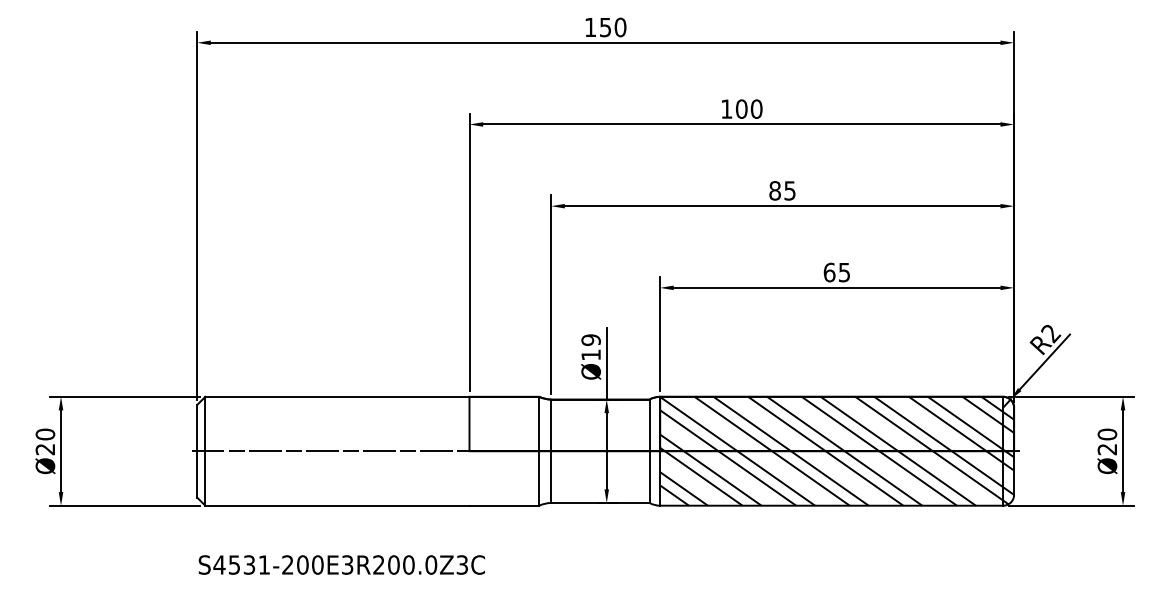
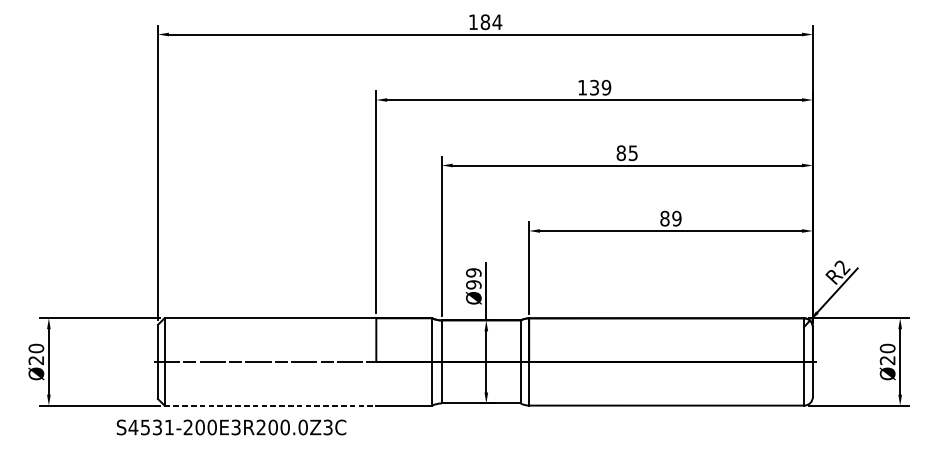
text: (612, 27) -> (490, 22), 150 -> 184
text: (749, 108) -> (600, 87), 100 -> 139
text: (836, 272) -> (670, 218), 65 -> 89
text: (590, 354) -> (473, 284), Ø19 -> Ø99
hatch: (837, 450) -> (671, 361), removed
line: (337, 505) -> (270, 405), solid -> dashed
text: (341, 564) -> (231, 427), moved

